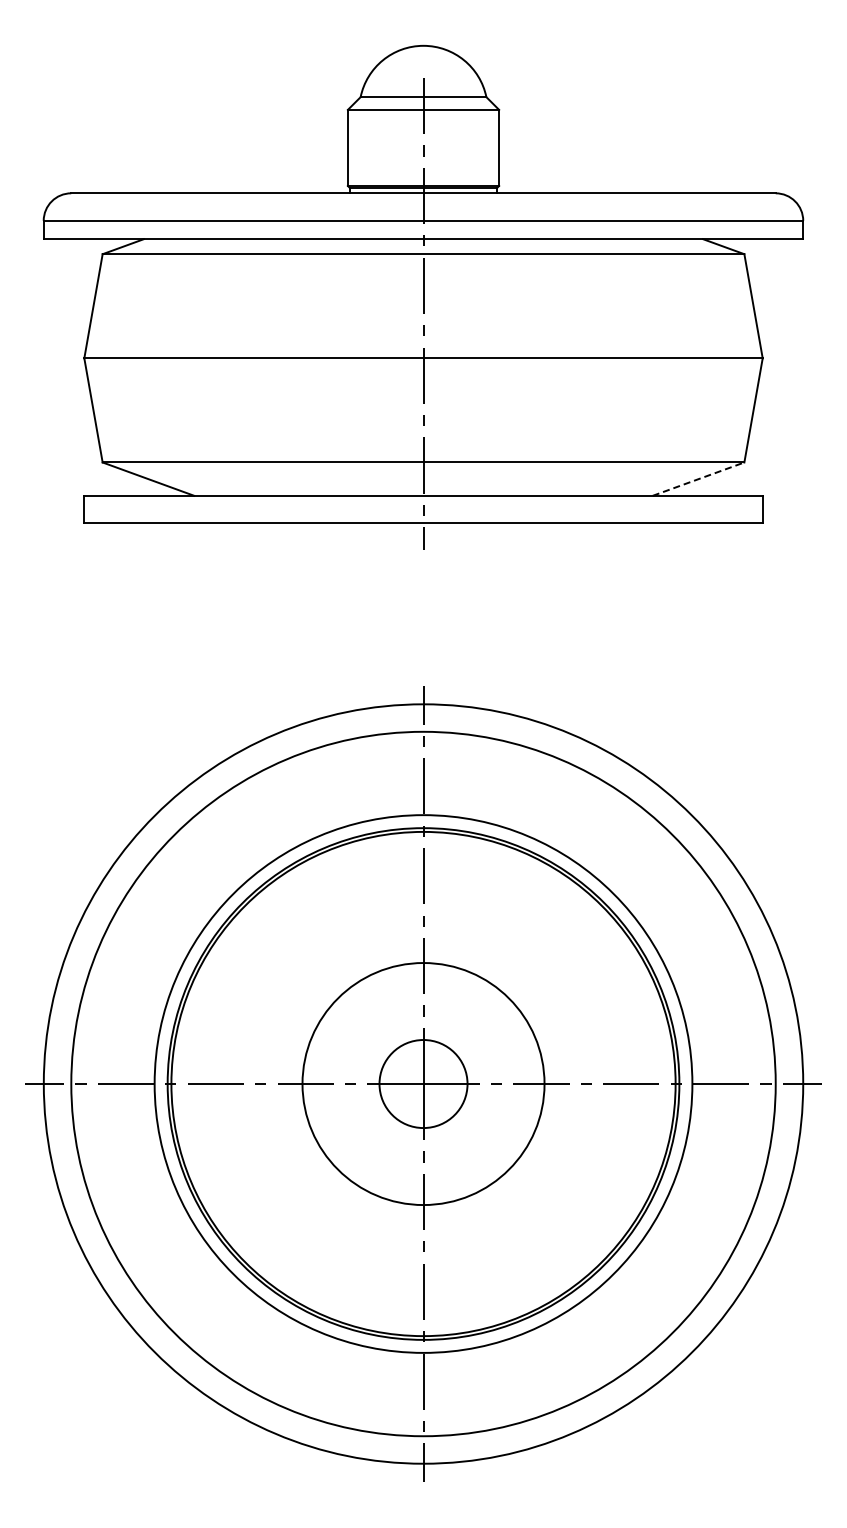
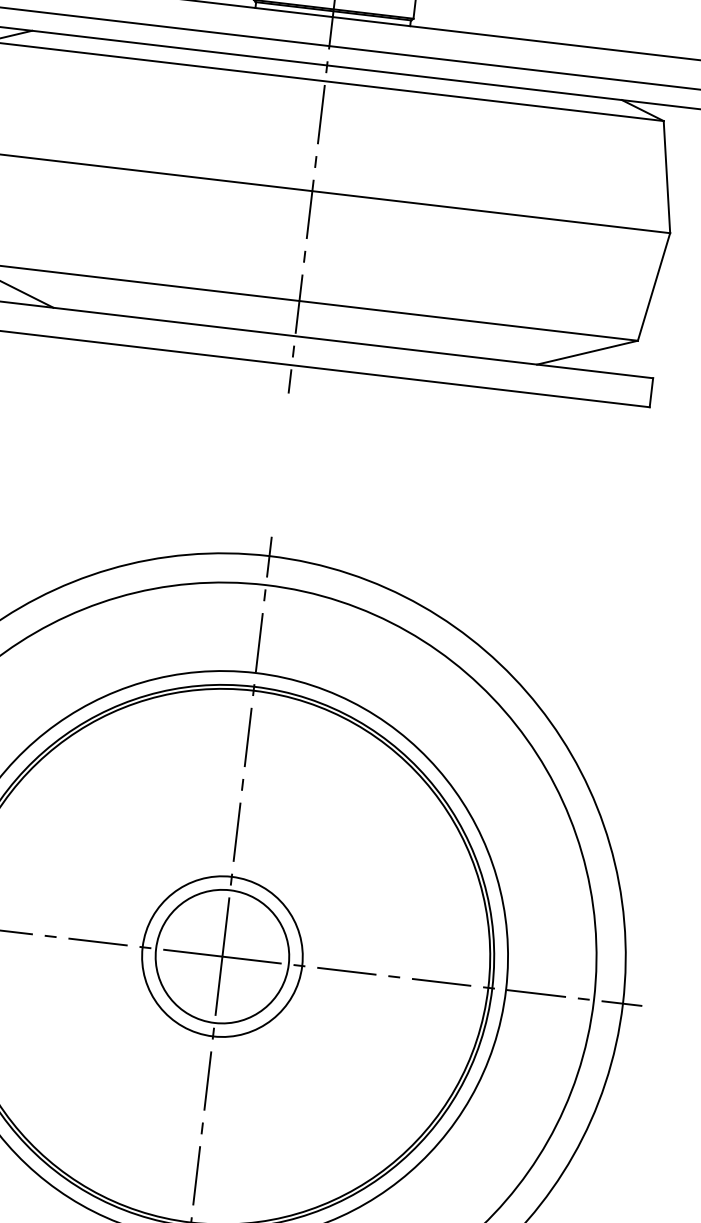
line: (698, 479) -> (587, 353), dashed -> solid
circle: (423, 1083) -> (222, 956), size x0.62
circle: (423, 1083) -> (222, 956), size x1.43

